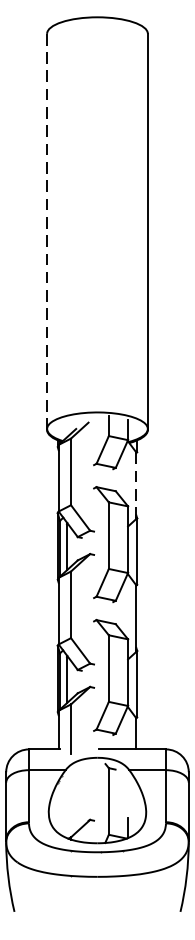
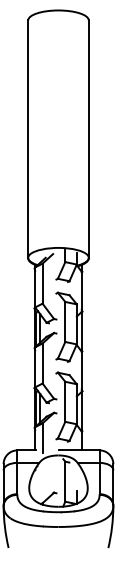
line: (47, 232) -> (28, 139), dashed -> solid
line: (135, 484) -> (81, 291), dashed -> solid

